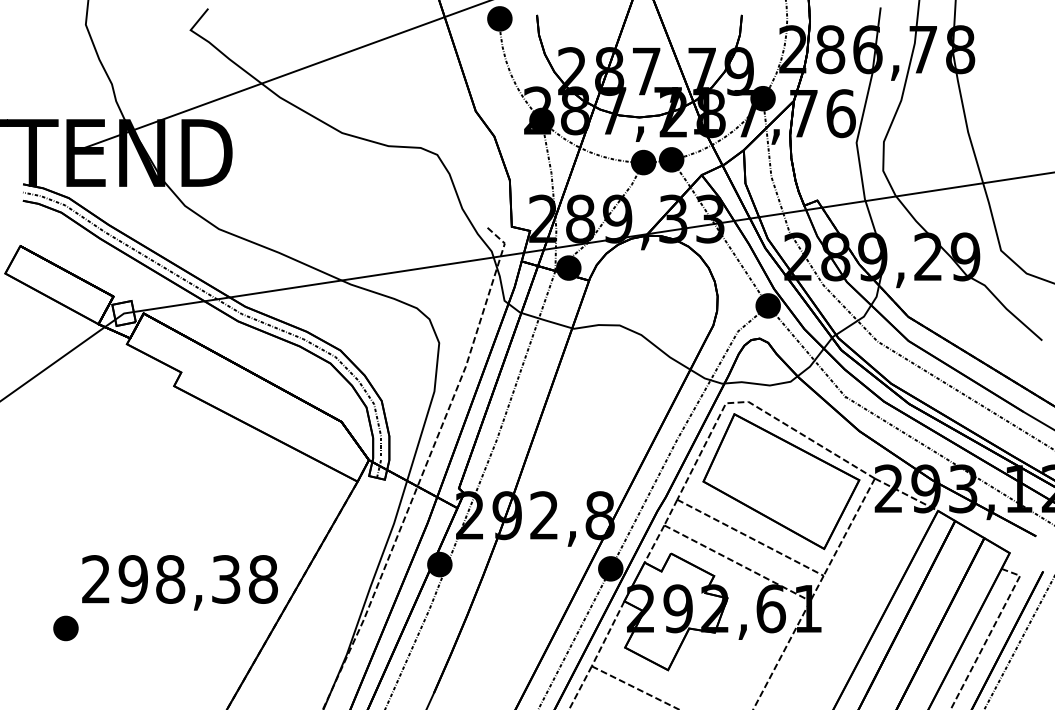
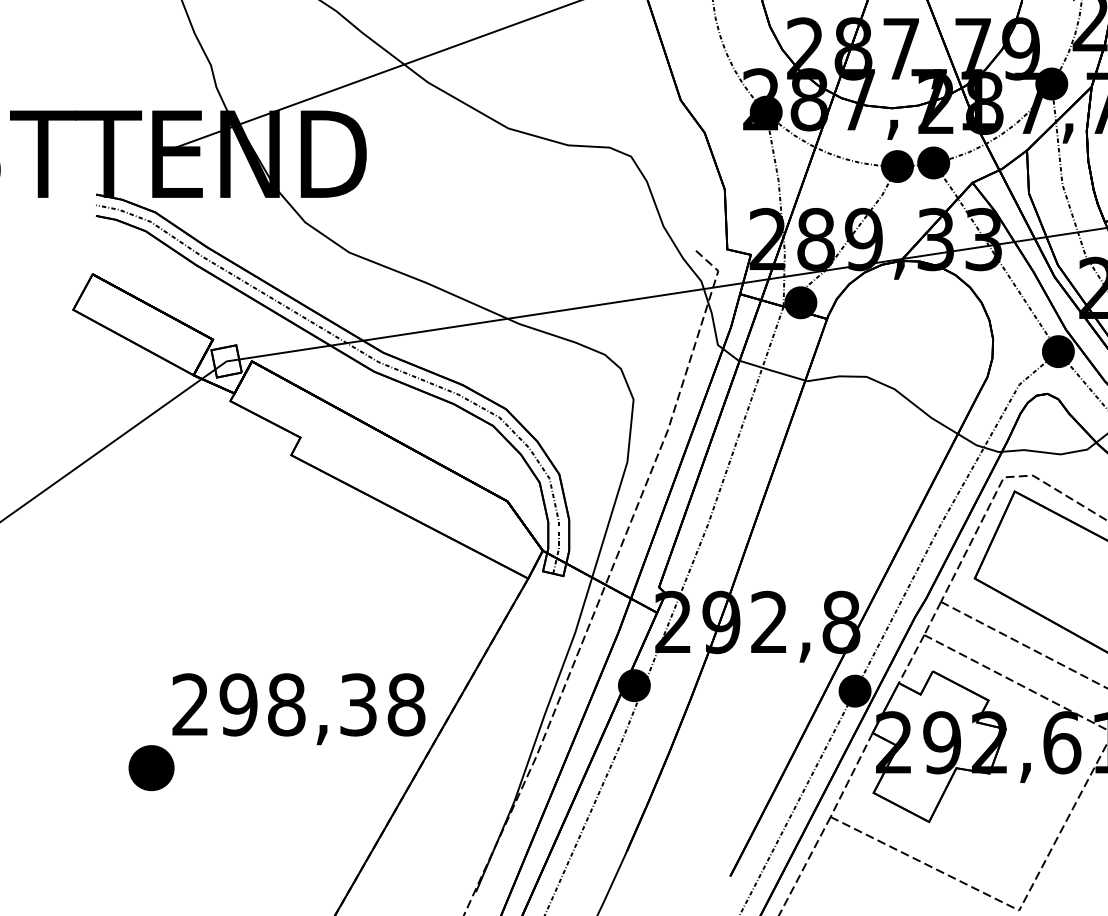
part: (65, 628) -> (150, 768), size x1.4

